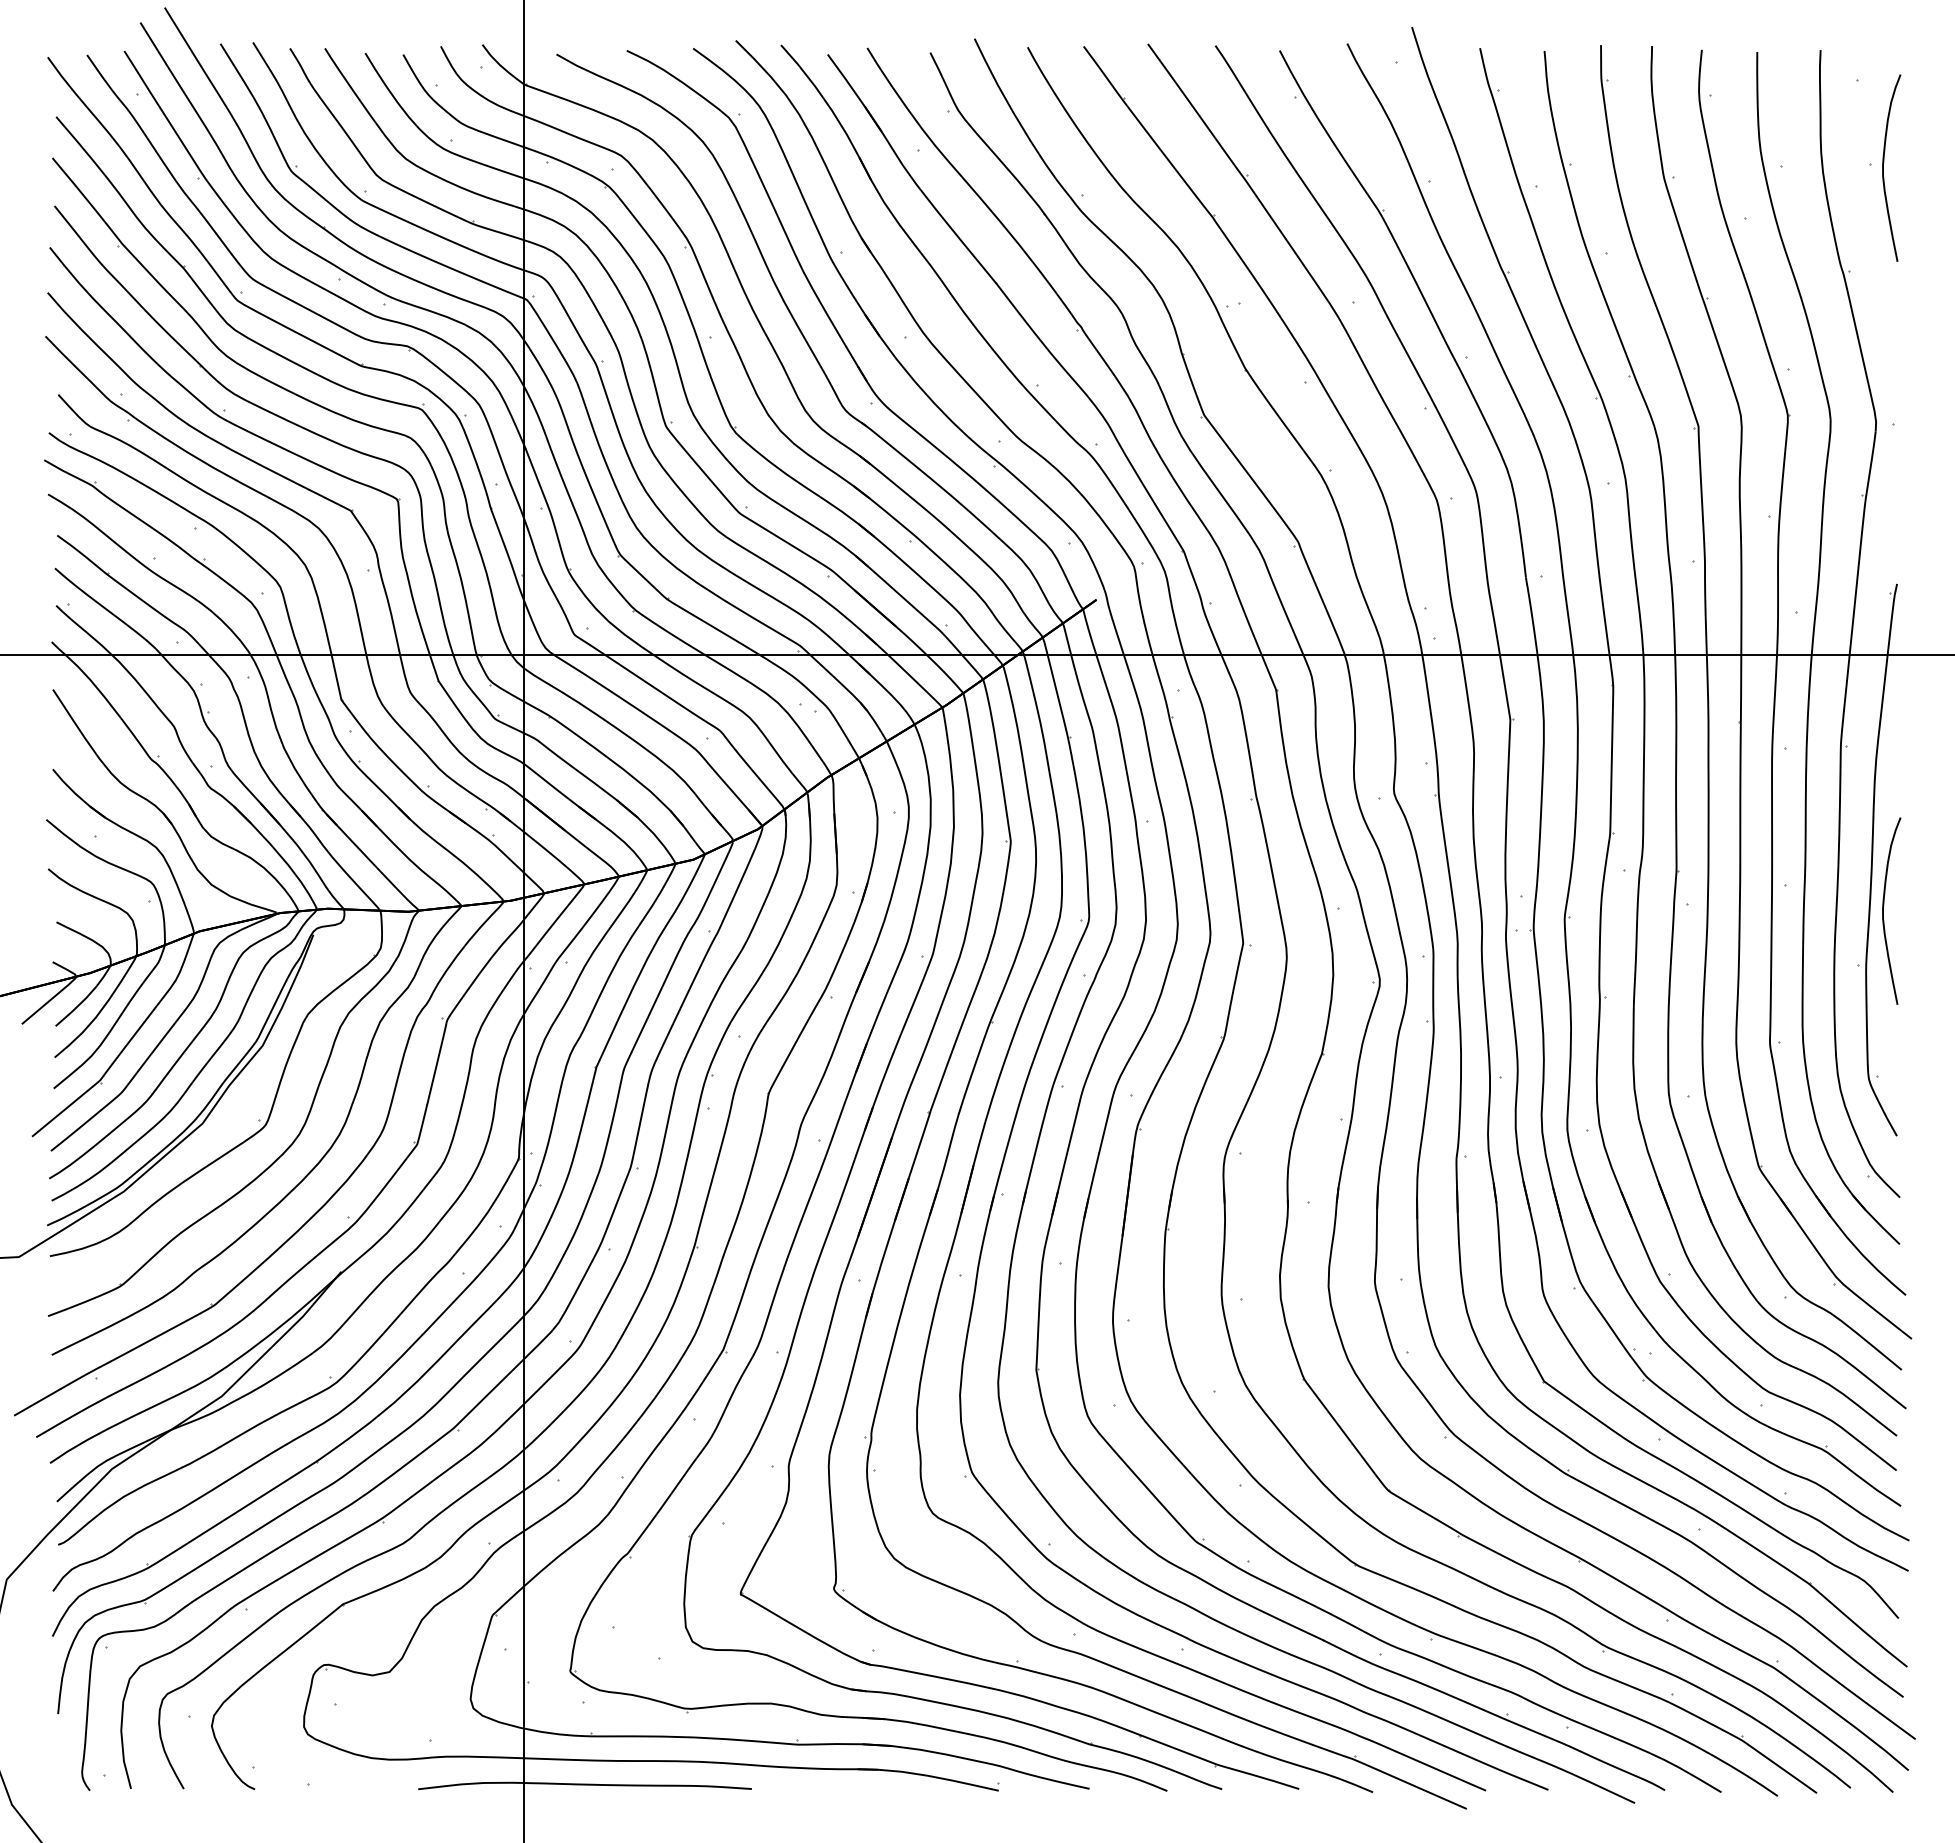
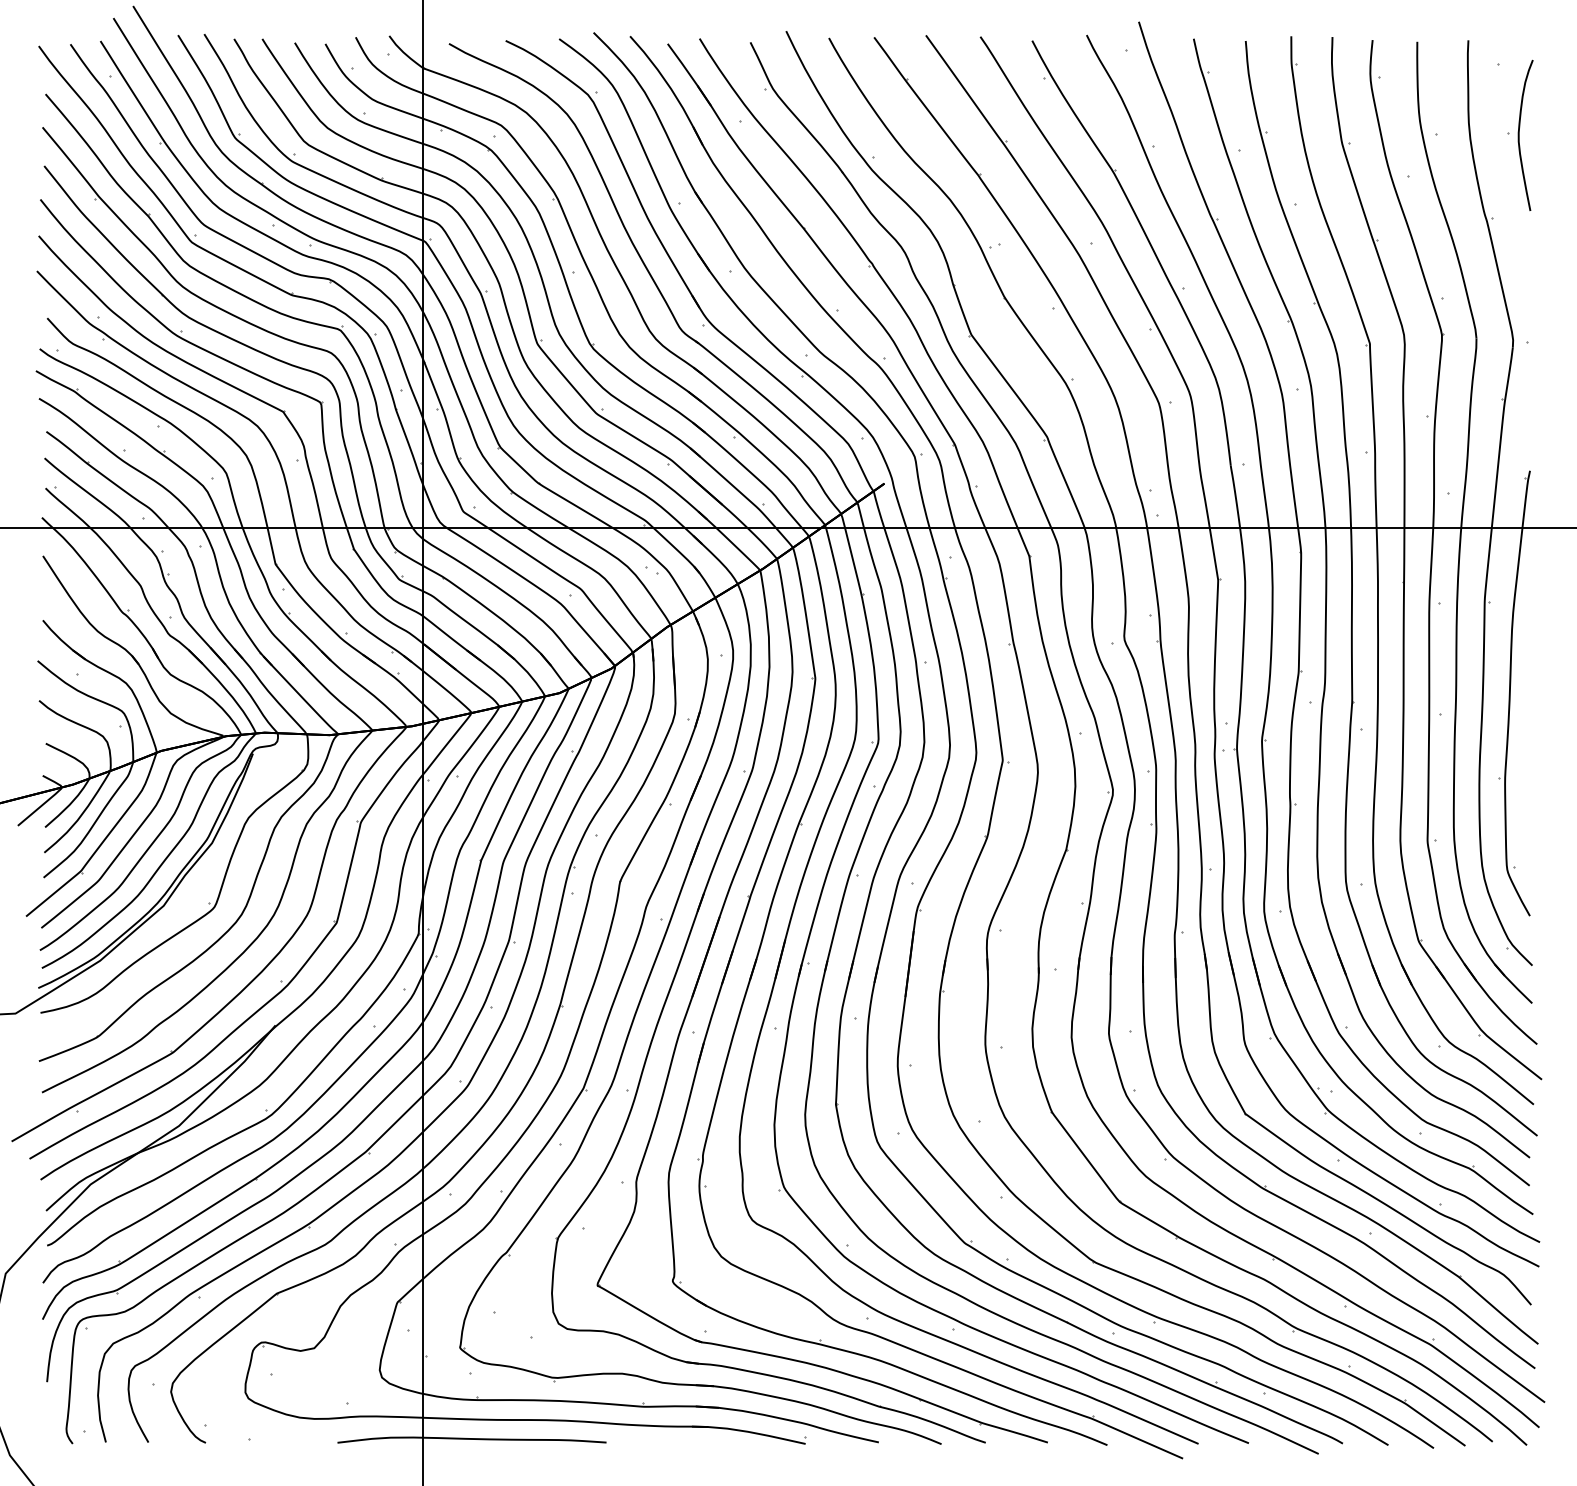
curve: (1883, 910) -> (1519, 734), removed

